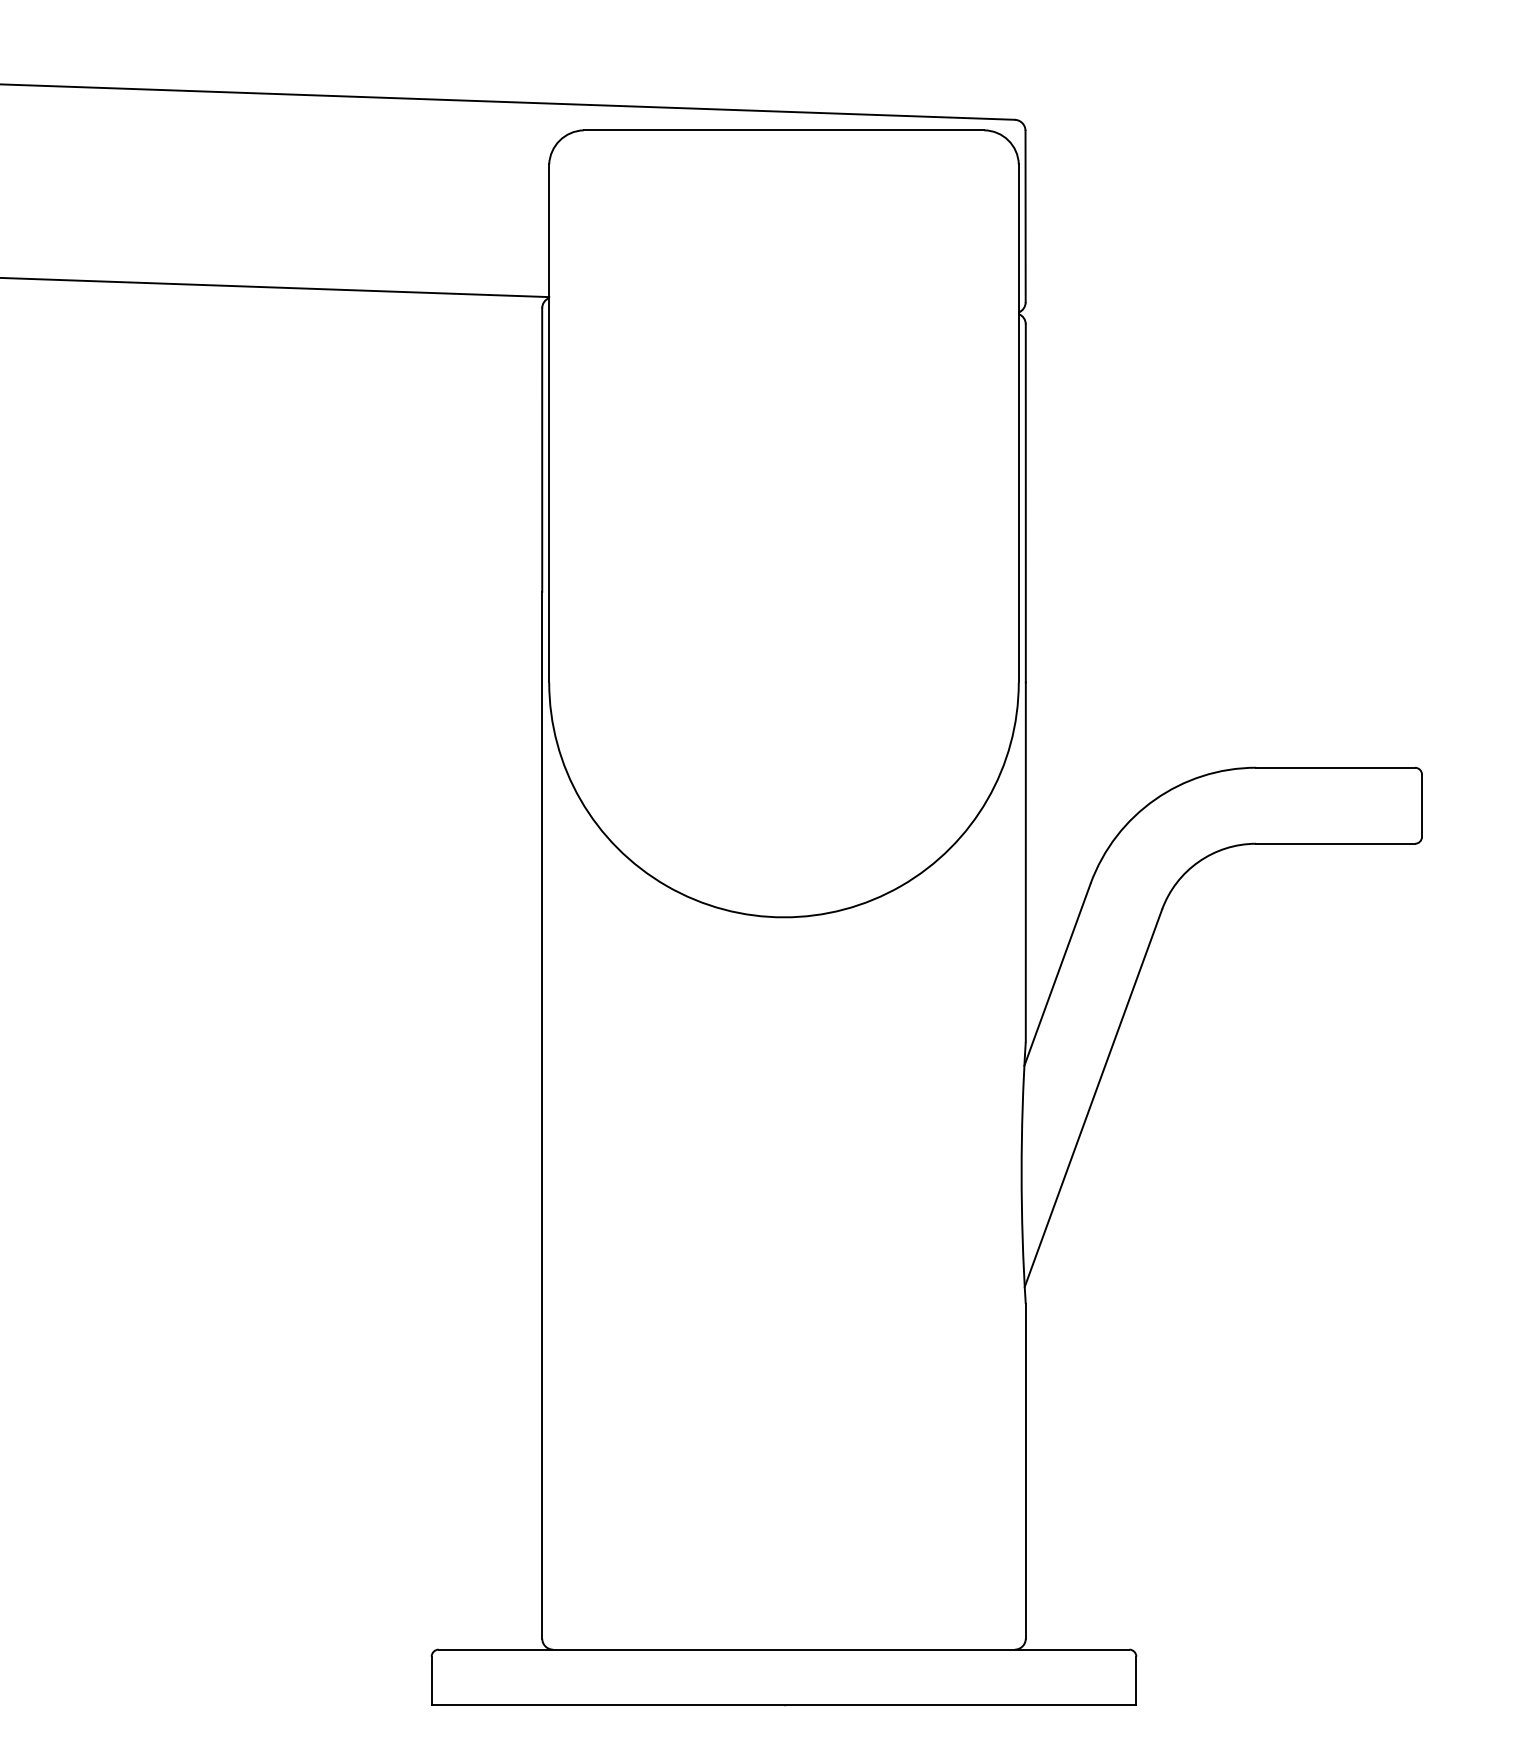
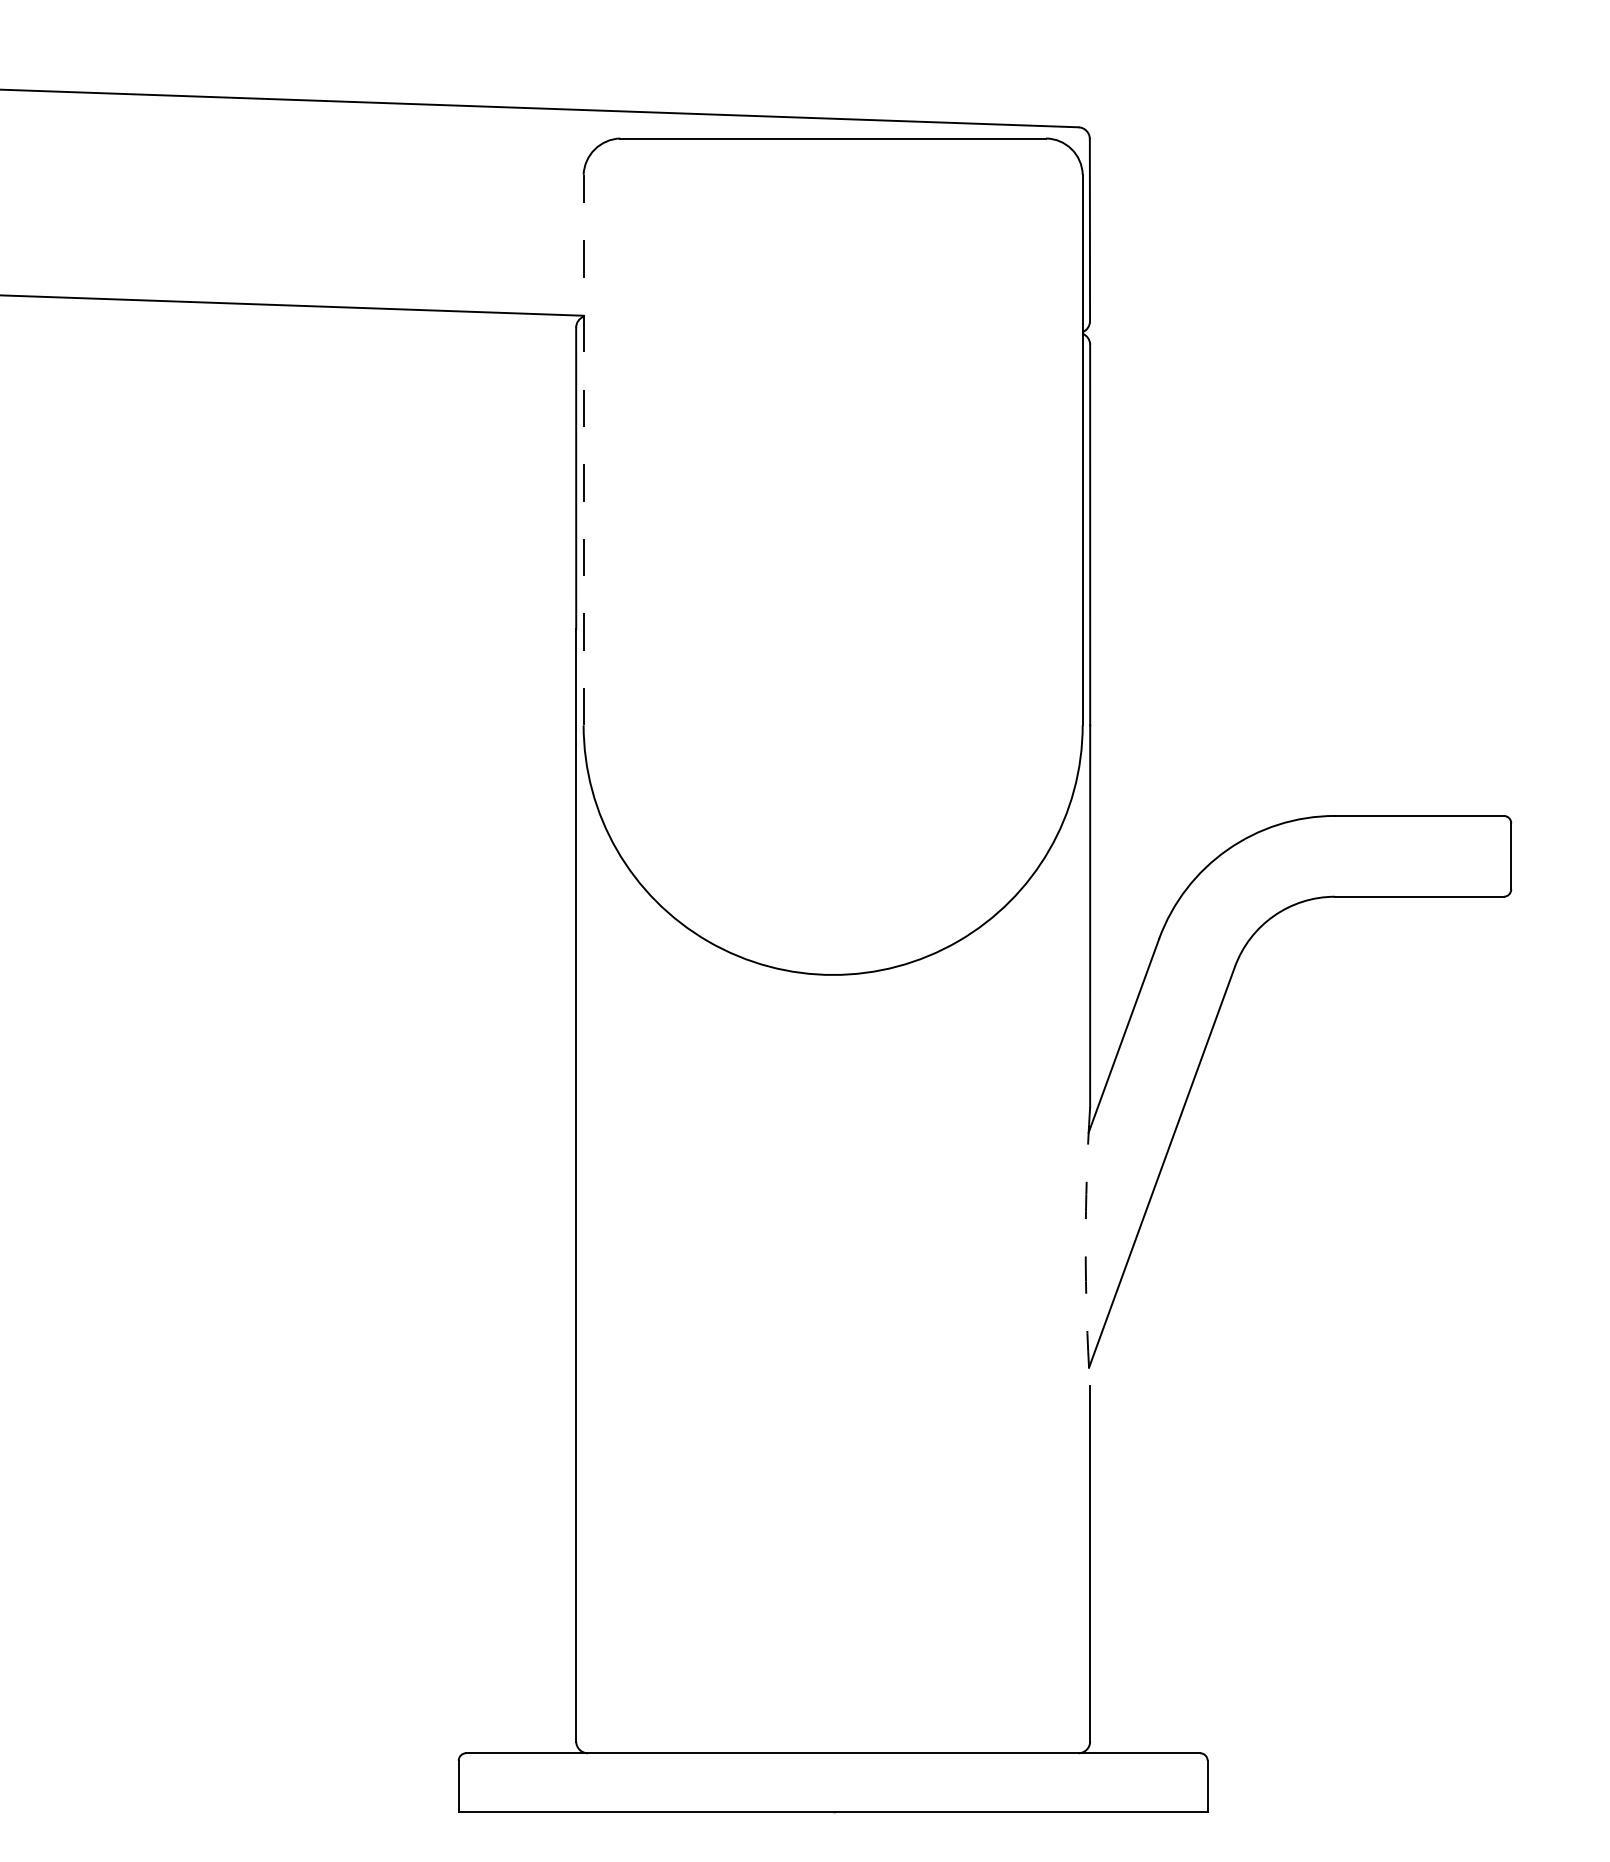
line: (549, 422) -> (583, 449), solid -> dashed
arc: (1021, 1172) -> (1085, 1246), solid -> dashed

